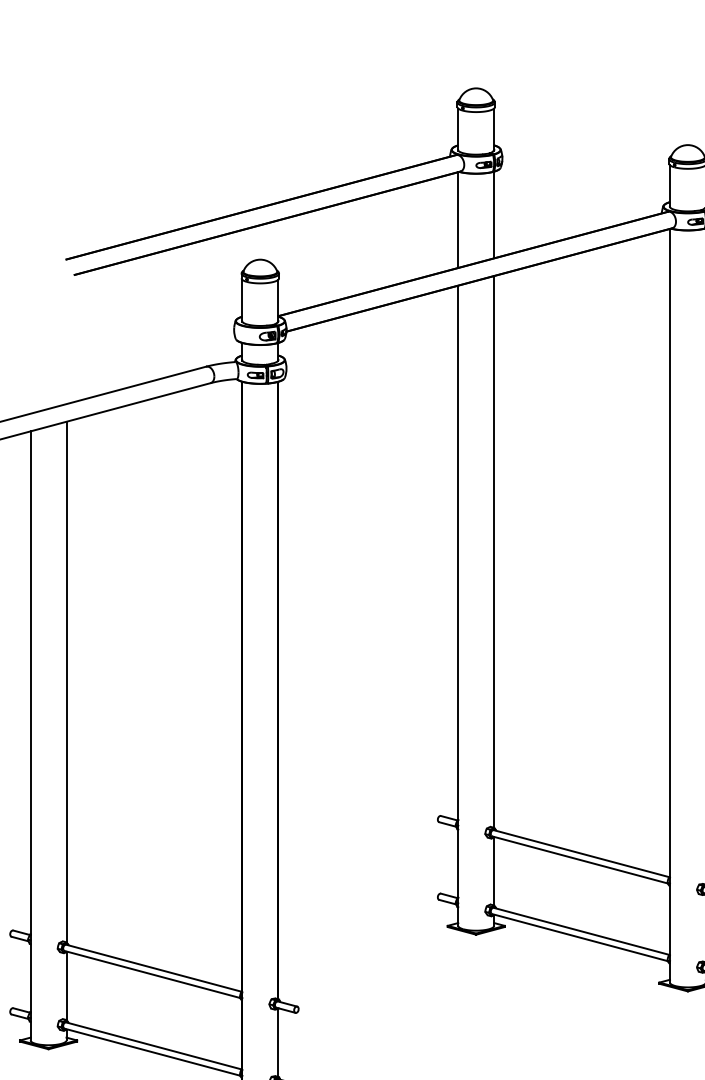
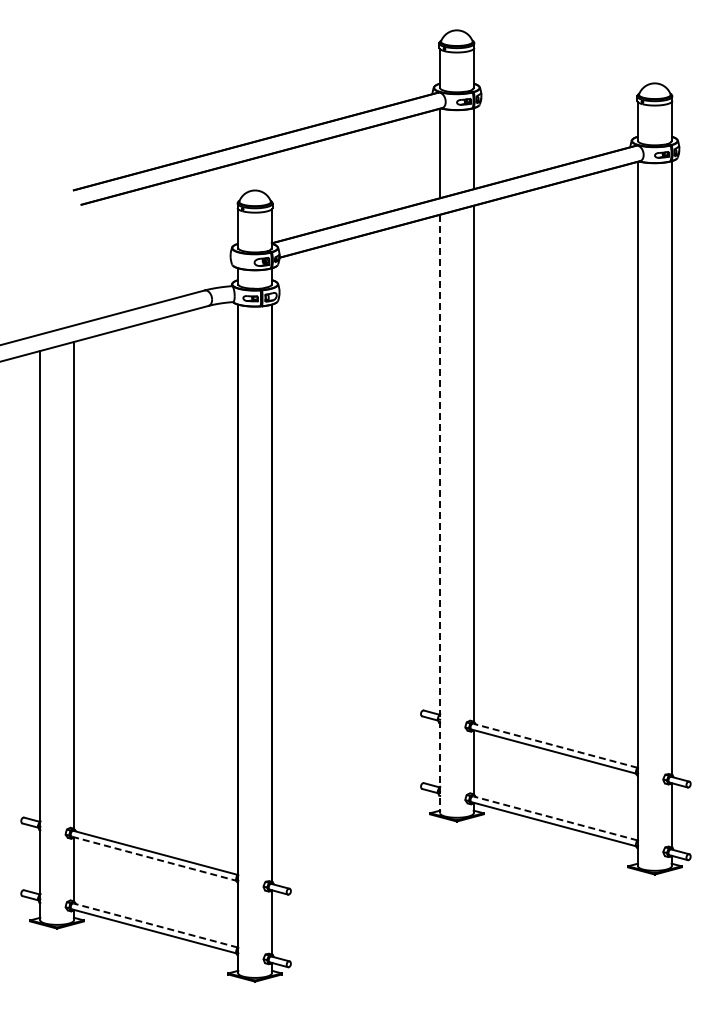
line: (458, 606) -> (440, 514), solid -> dashed
line: (581, 853) -> (555, 745), solid -> dashed
line: (581, 931) -> (555, 818), solid -> dashed
line: (152, 974) -> (154, 858), solid -> dashed
line: (153, 1045) -> (155, 925), solid -> dashed

